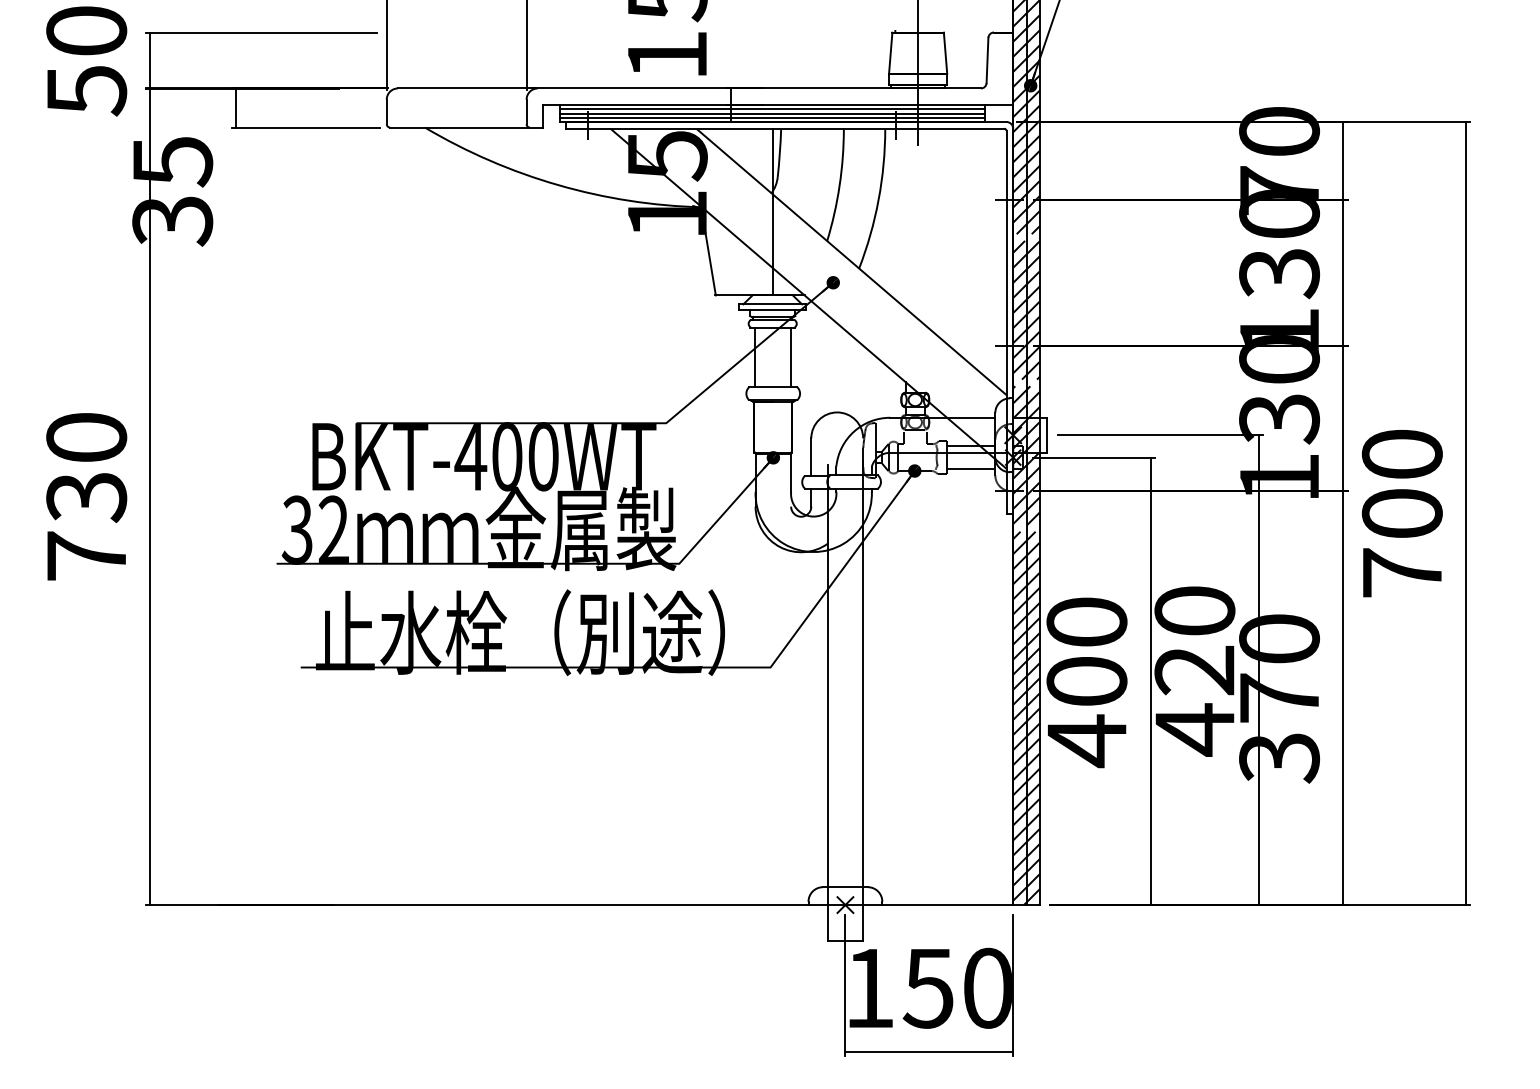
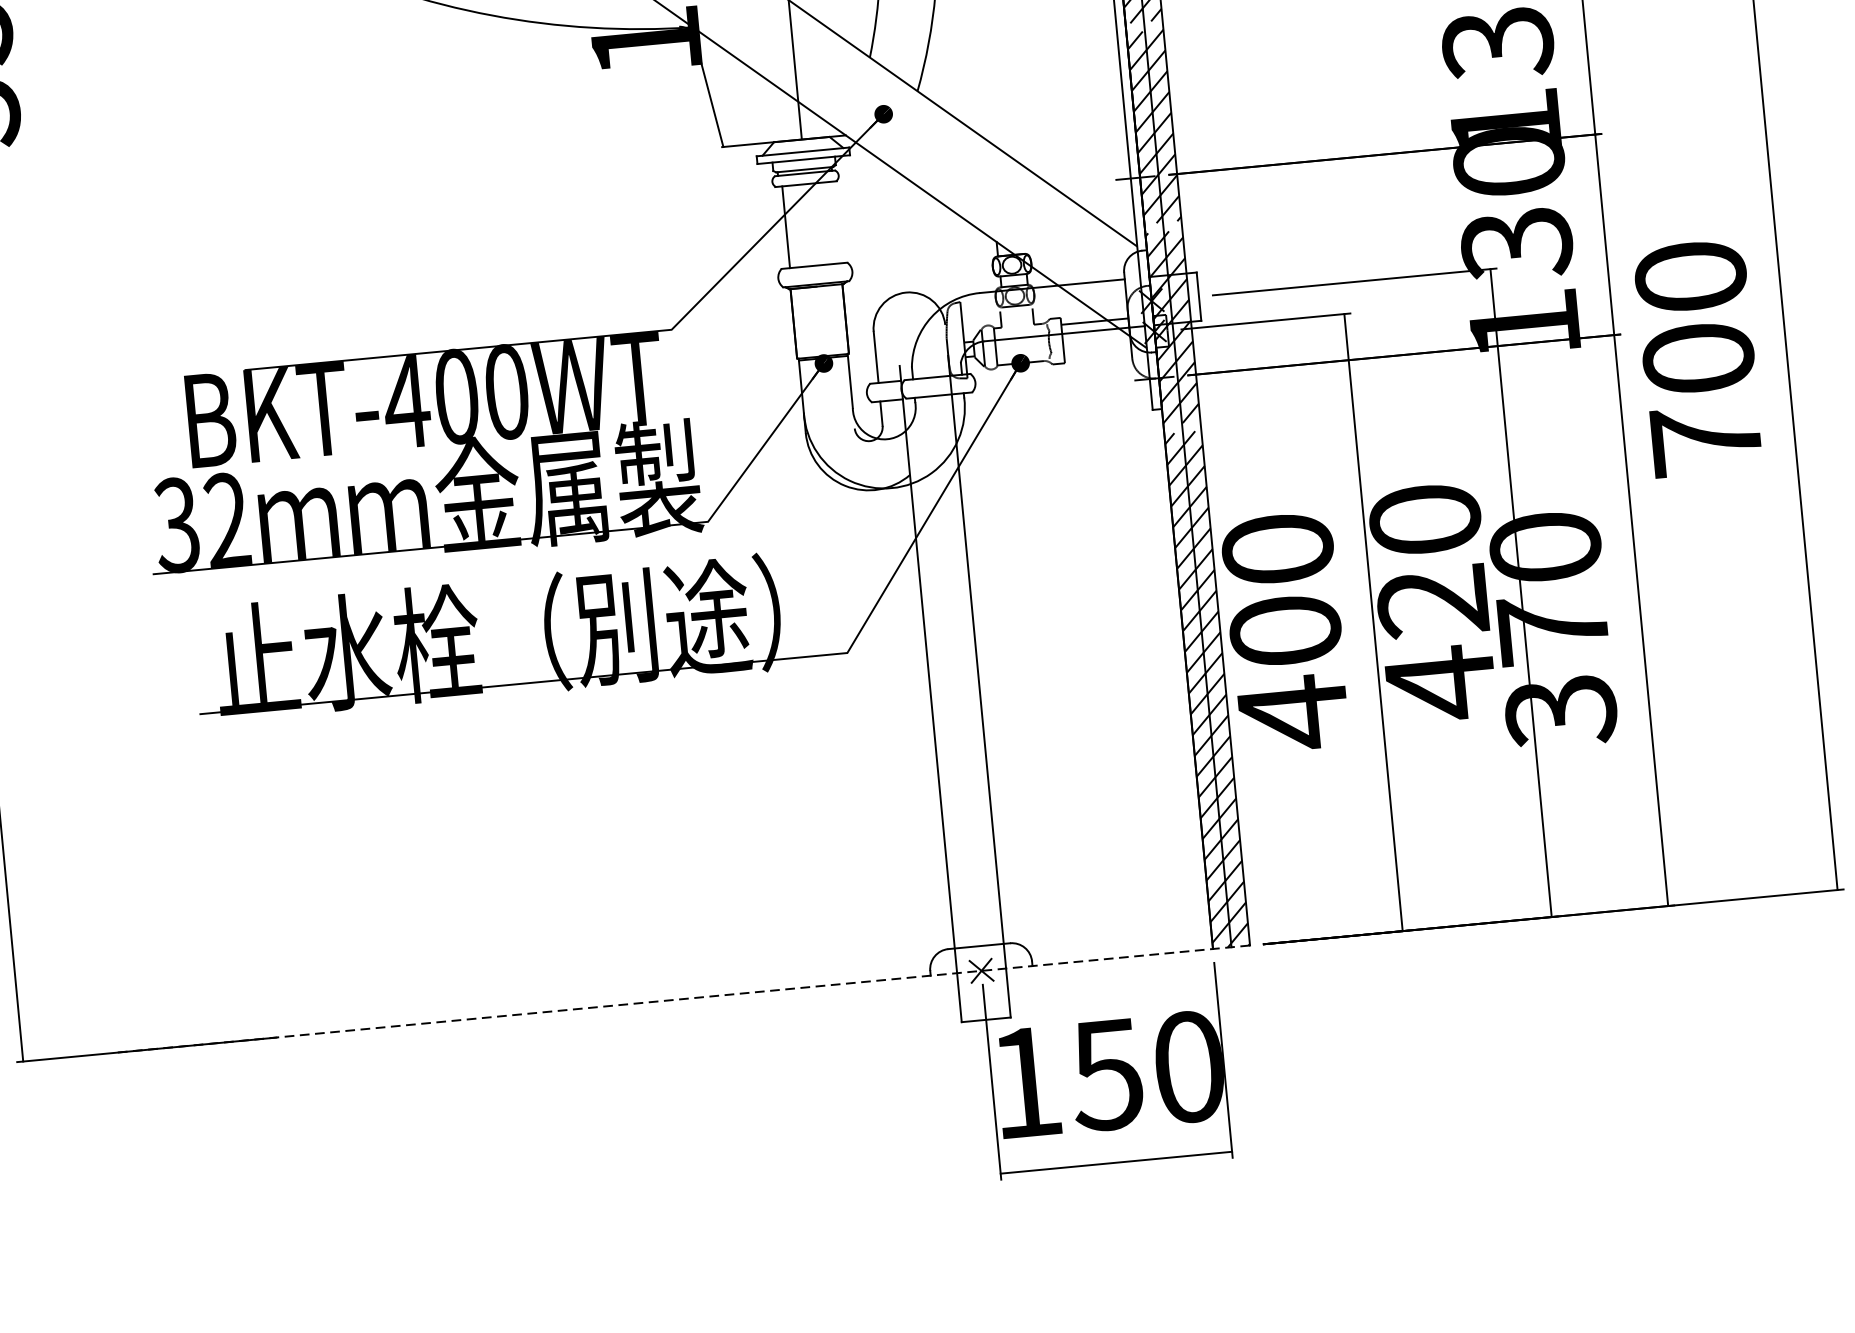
line: (790, 356) -> (834, 221), removed
line: (970, 469) -> (1097, 353), removed
line: (629, 905) -> (683, 999), solid -> dashed

